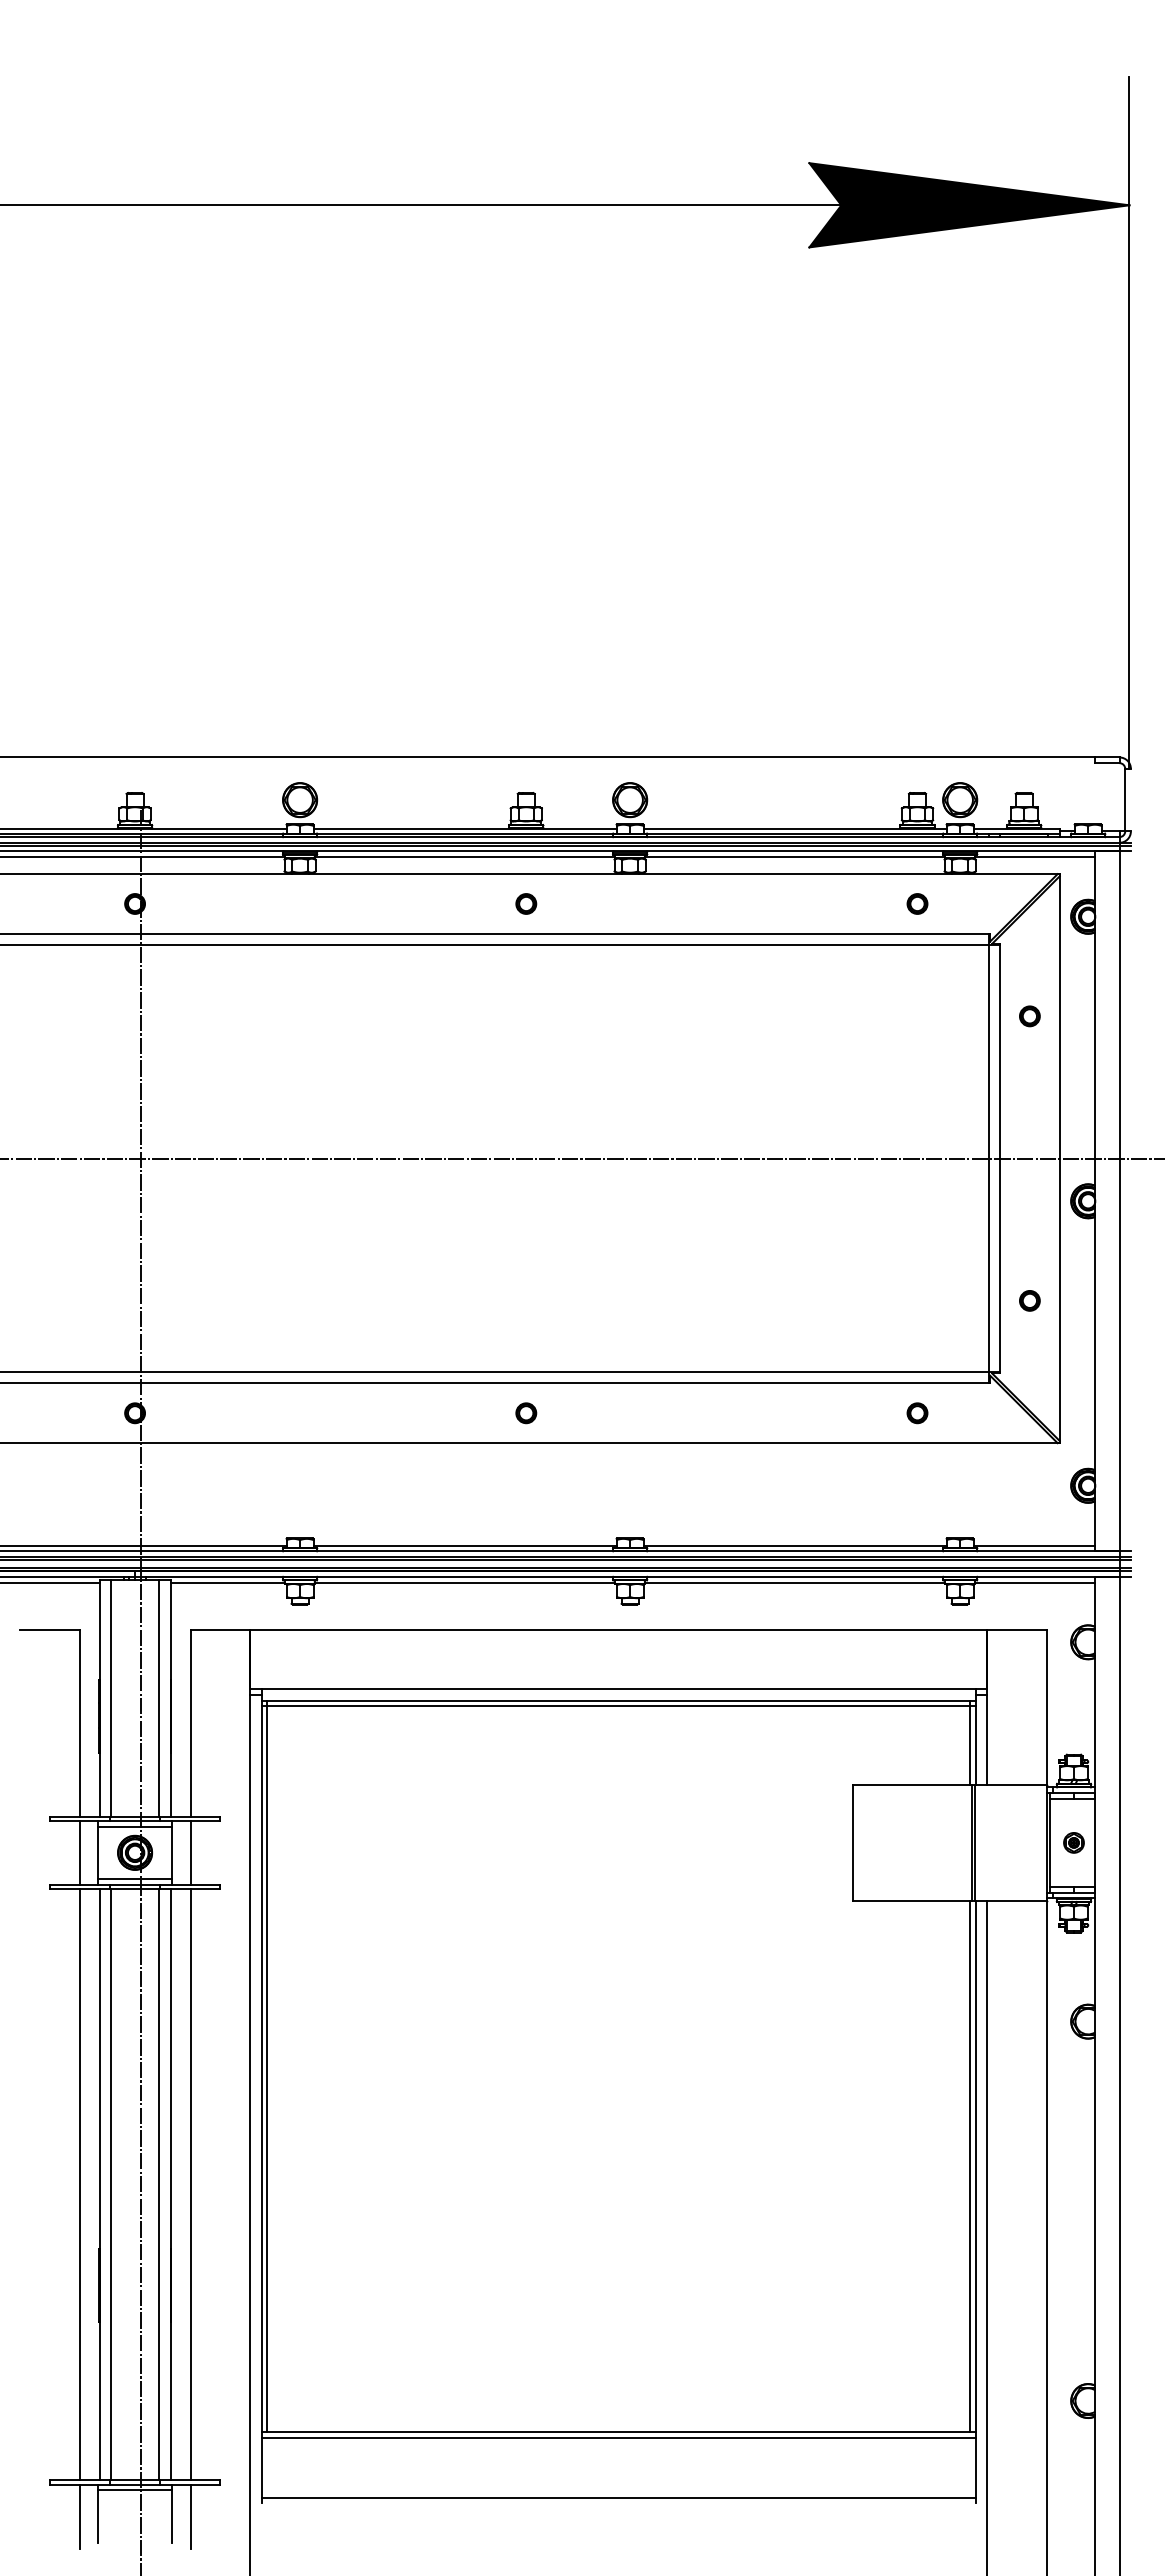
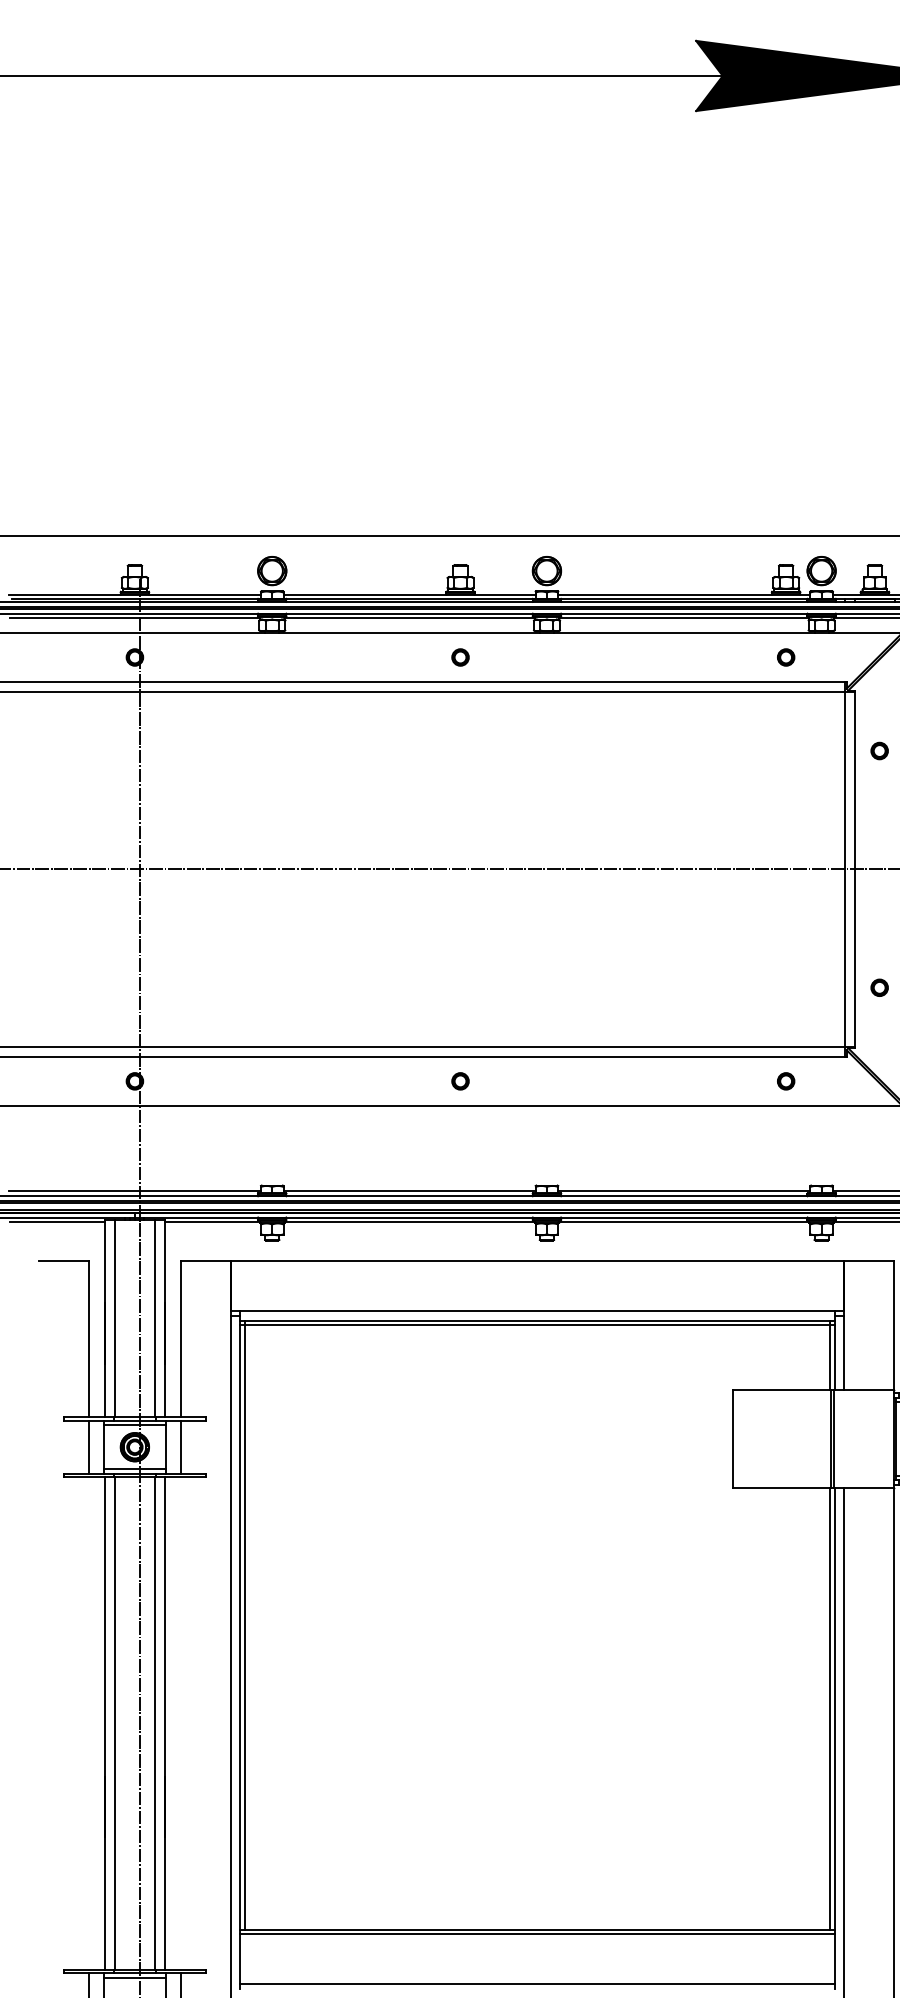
line: (79, 2184) -> (88, 1723), removed
line: (190, 2184) -> (181, 1723), removed

